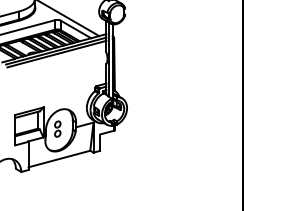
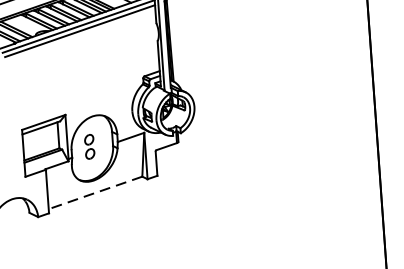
line: (59, 159) -> (95, 193), solid -> dashed

